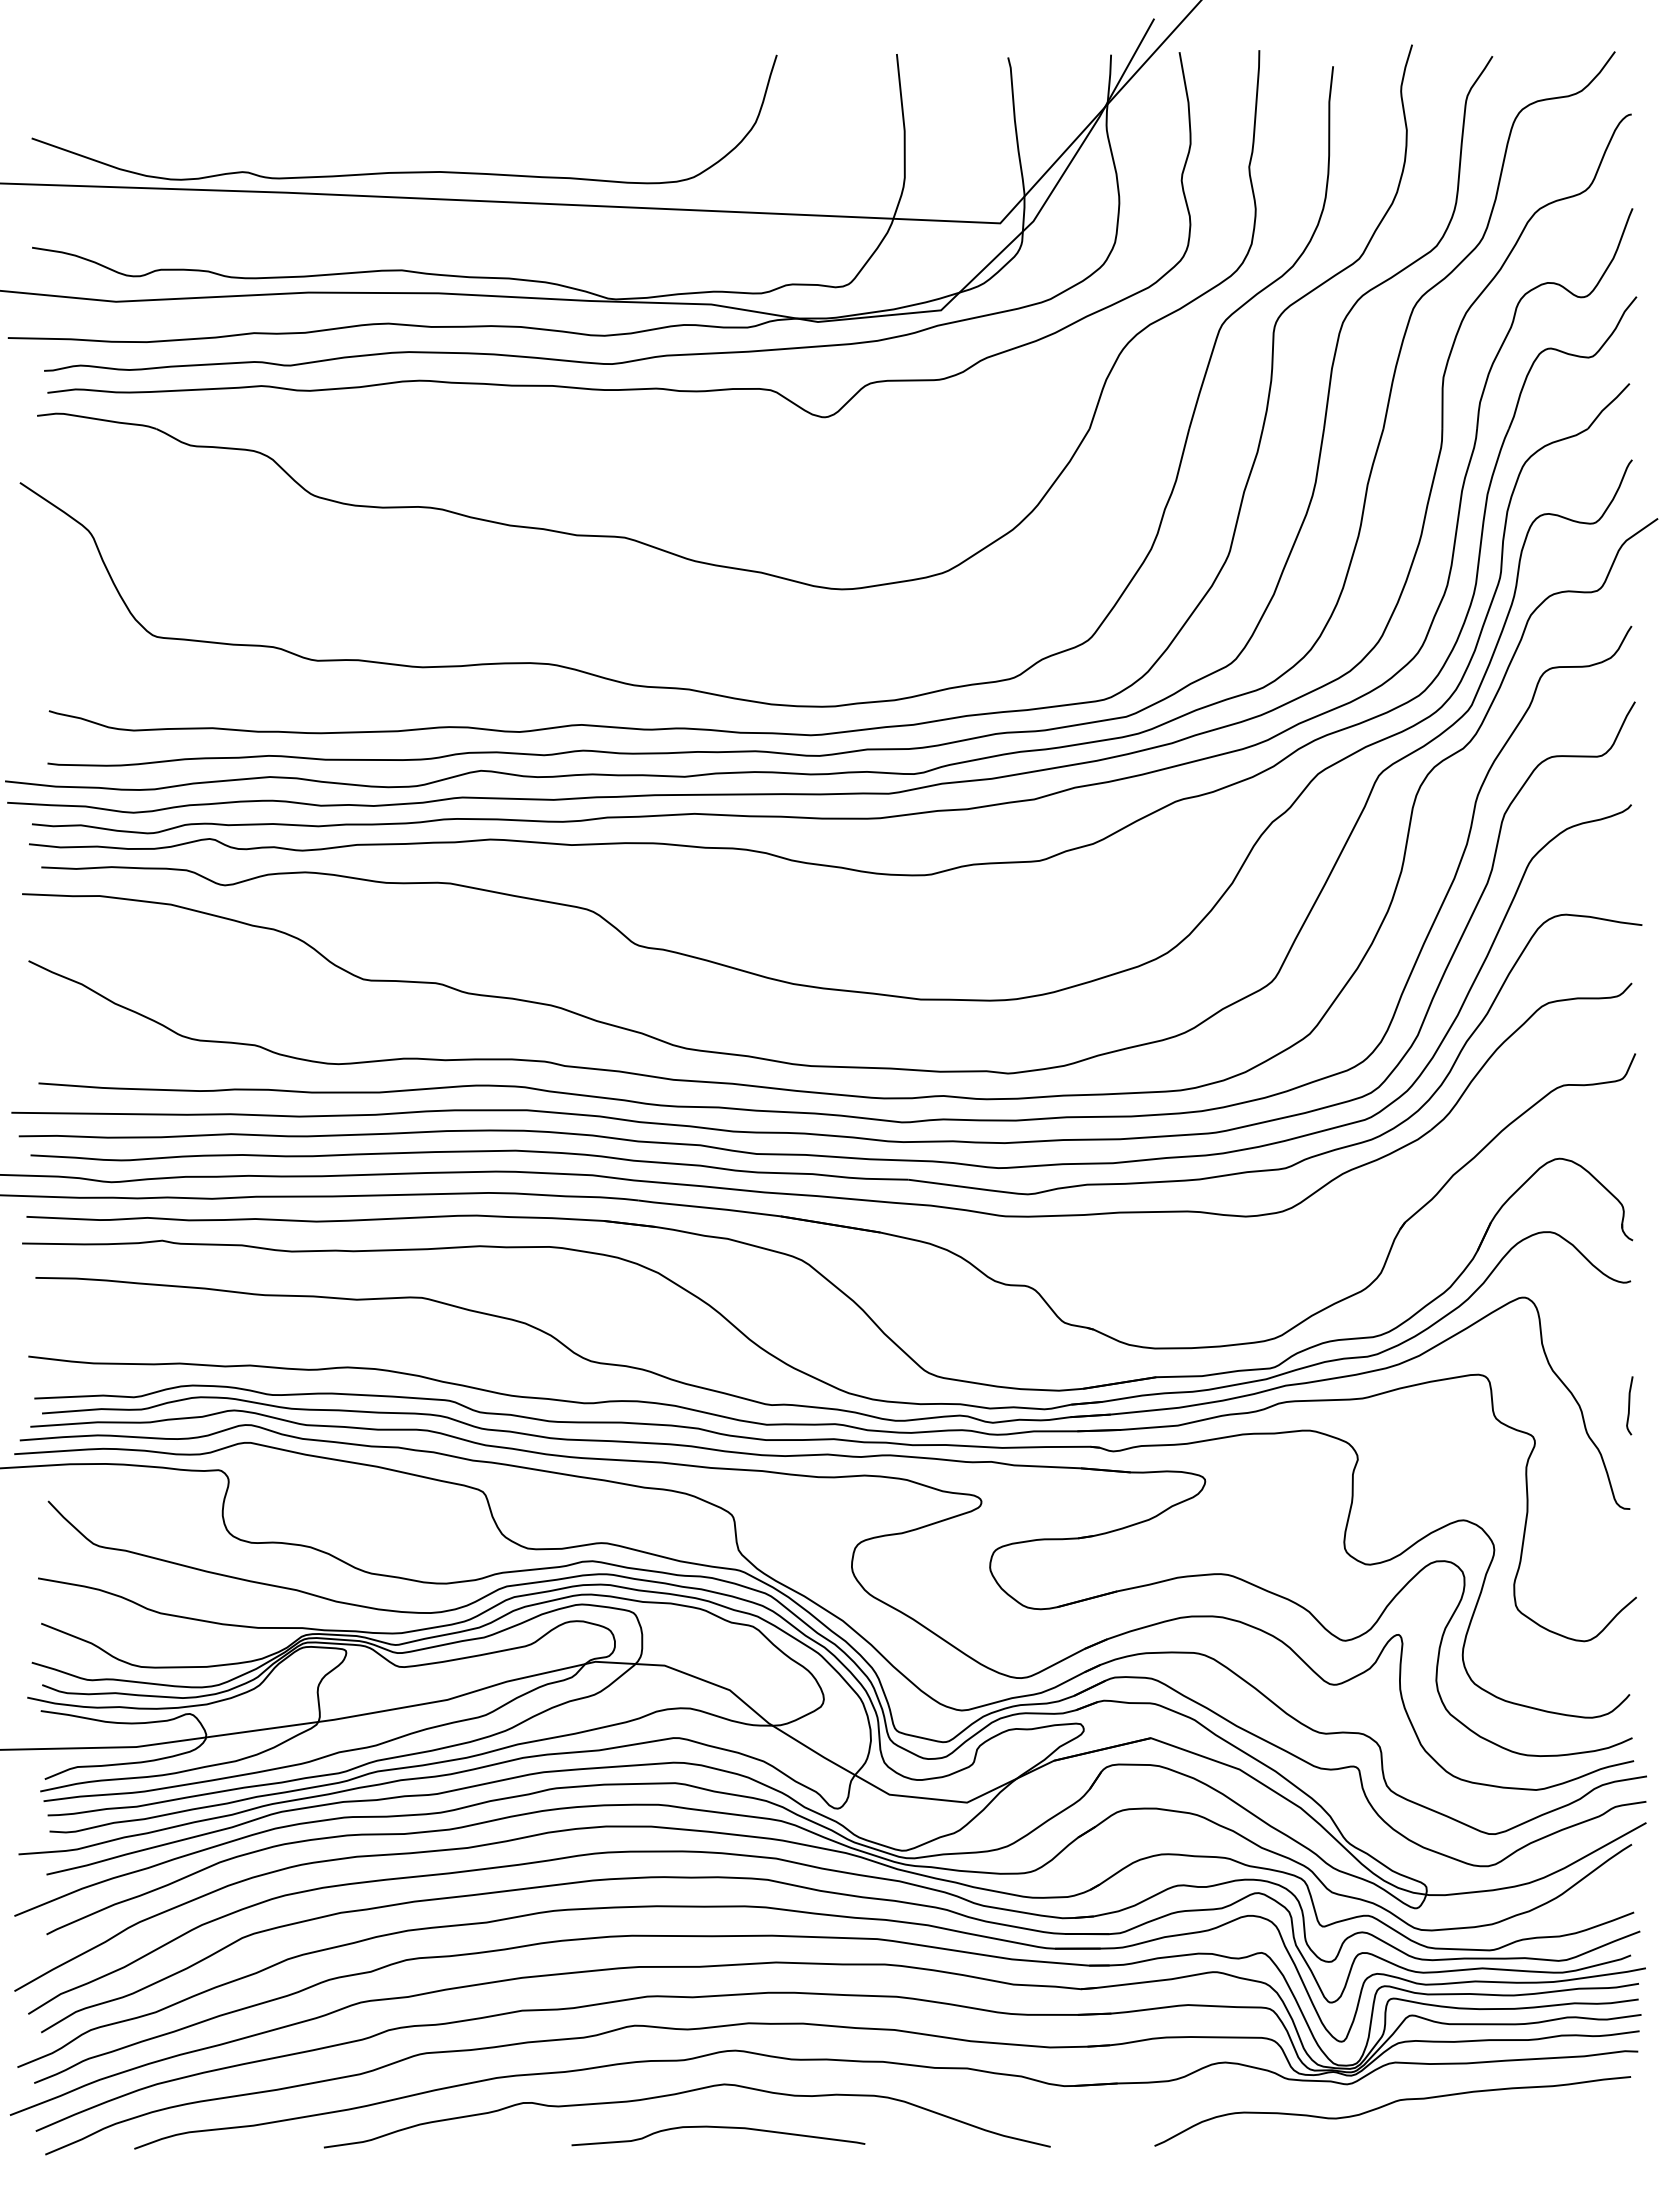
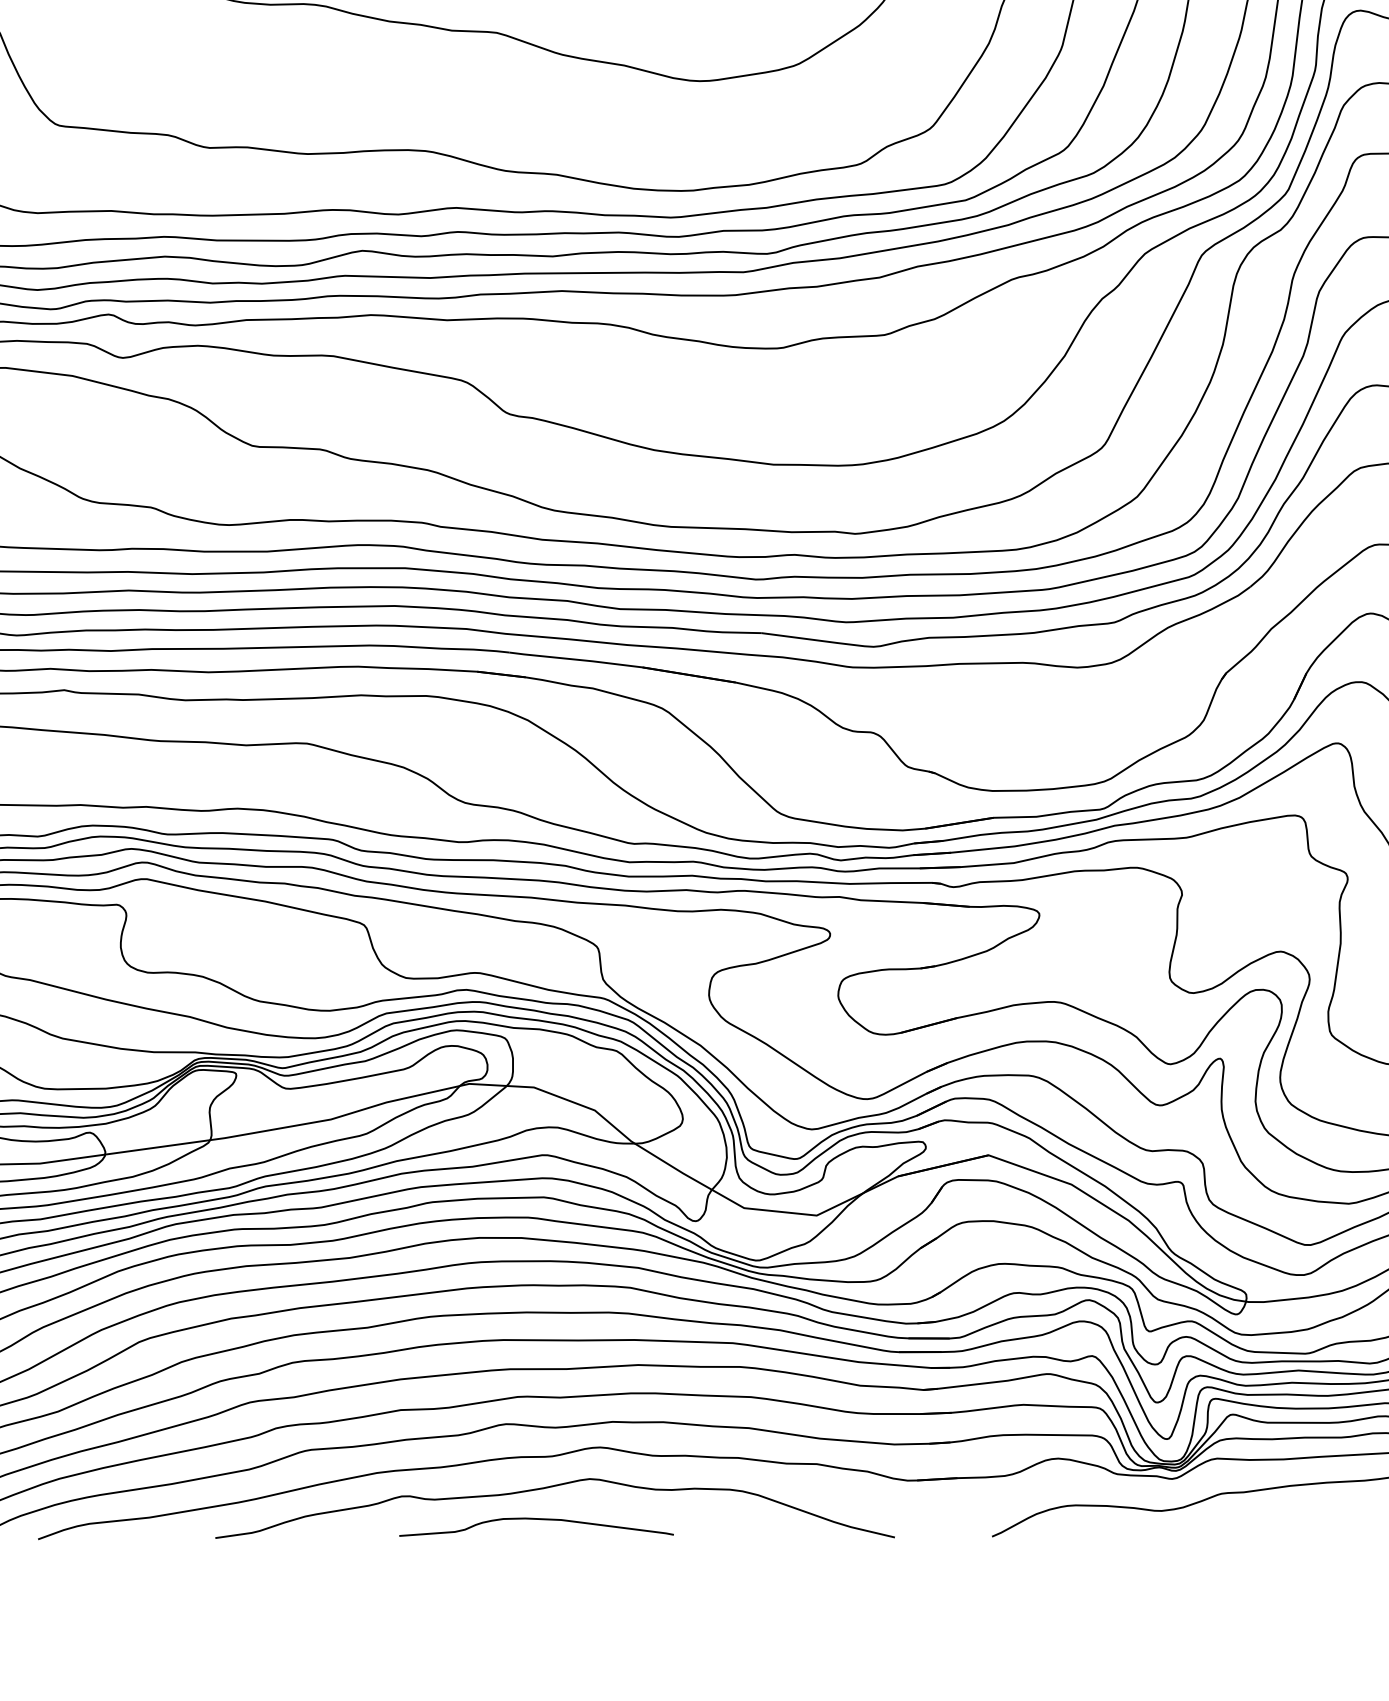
curve: (719, 2128) -> (537, 1520), moved

